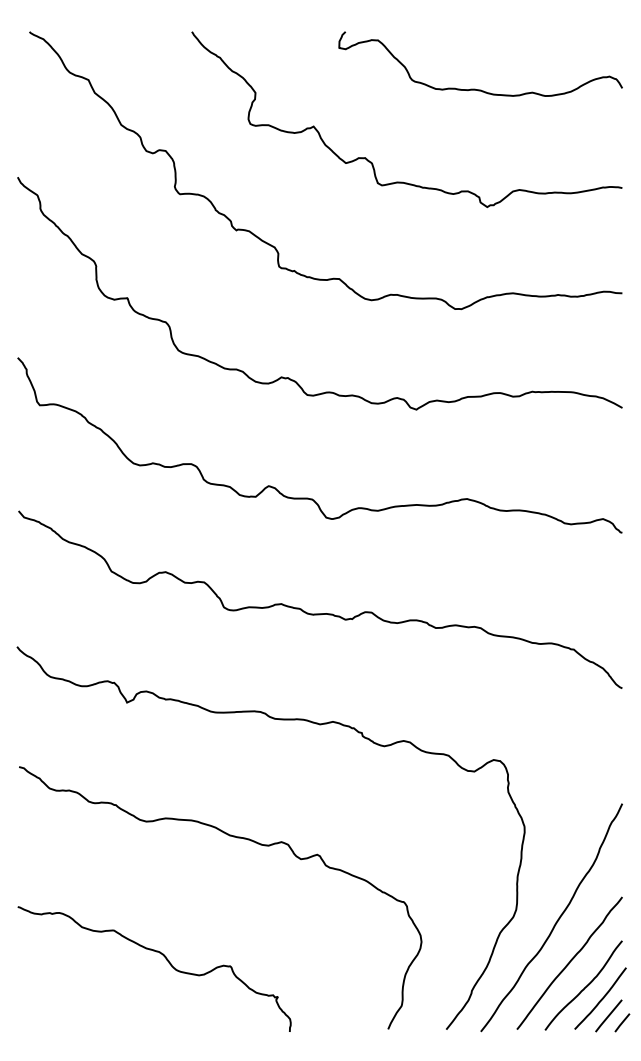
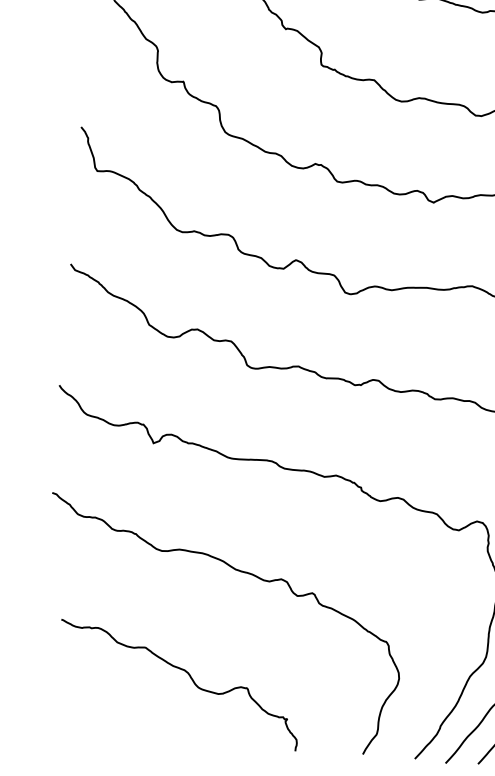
curve: (166, 960) -> (190, 678), moved

